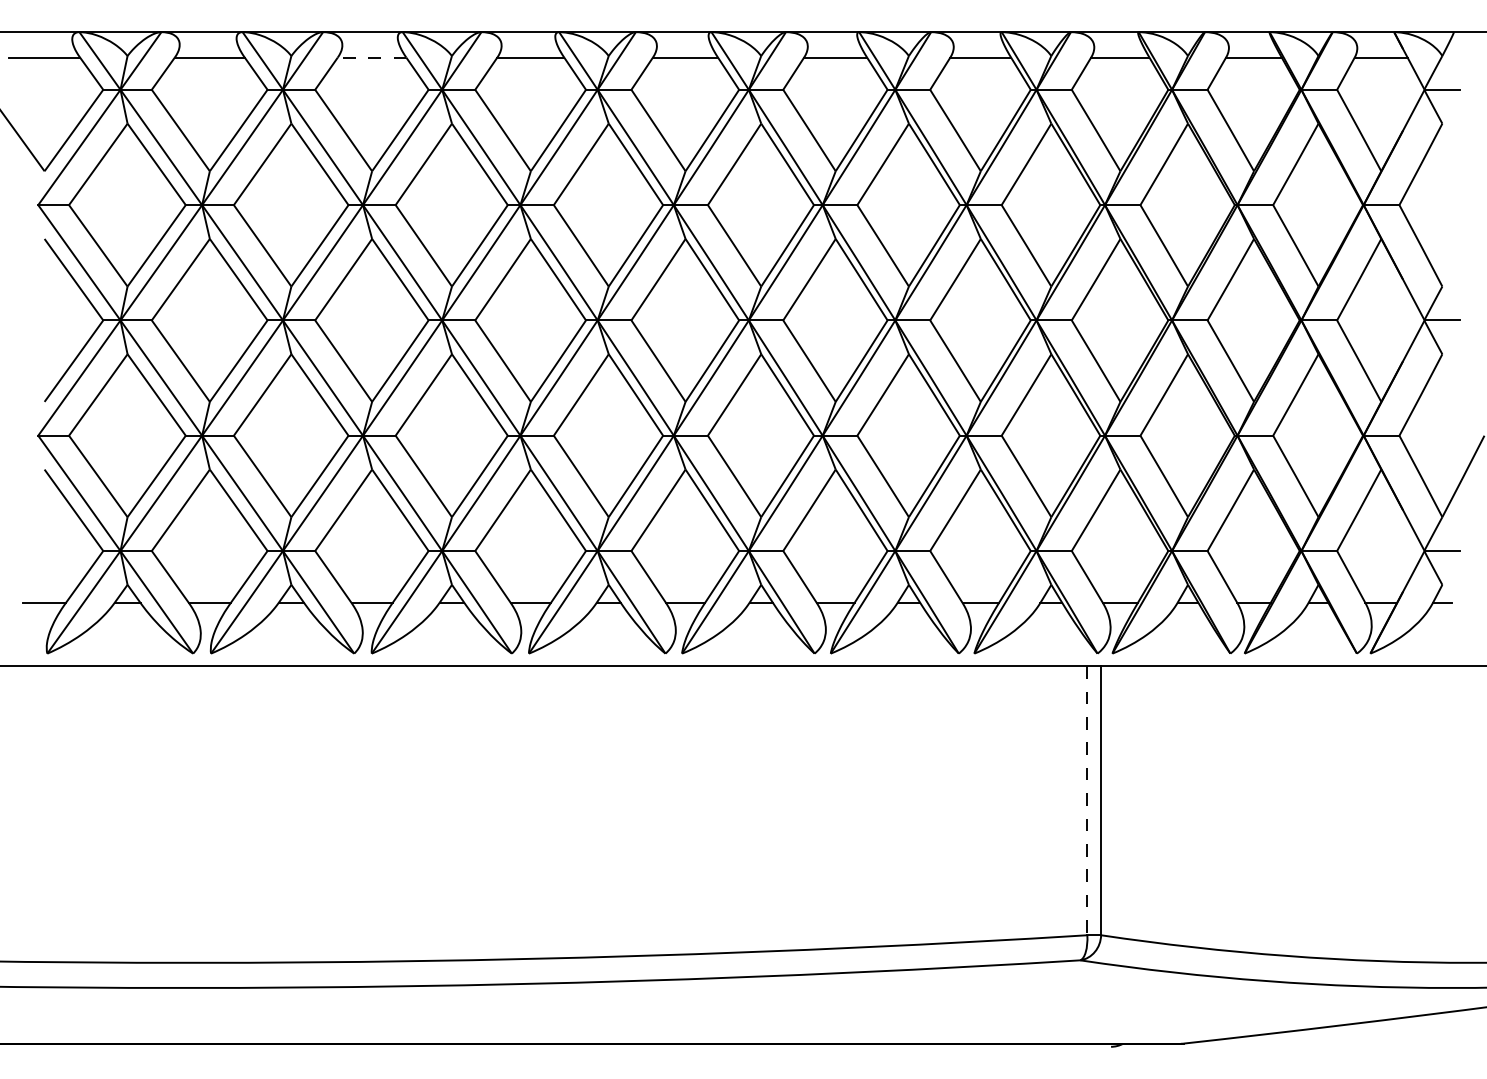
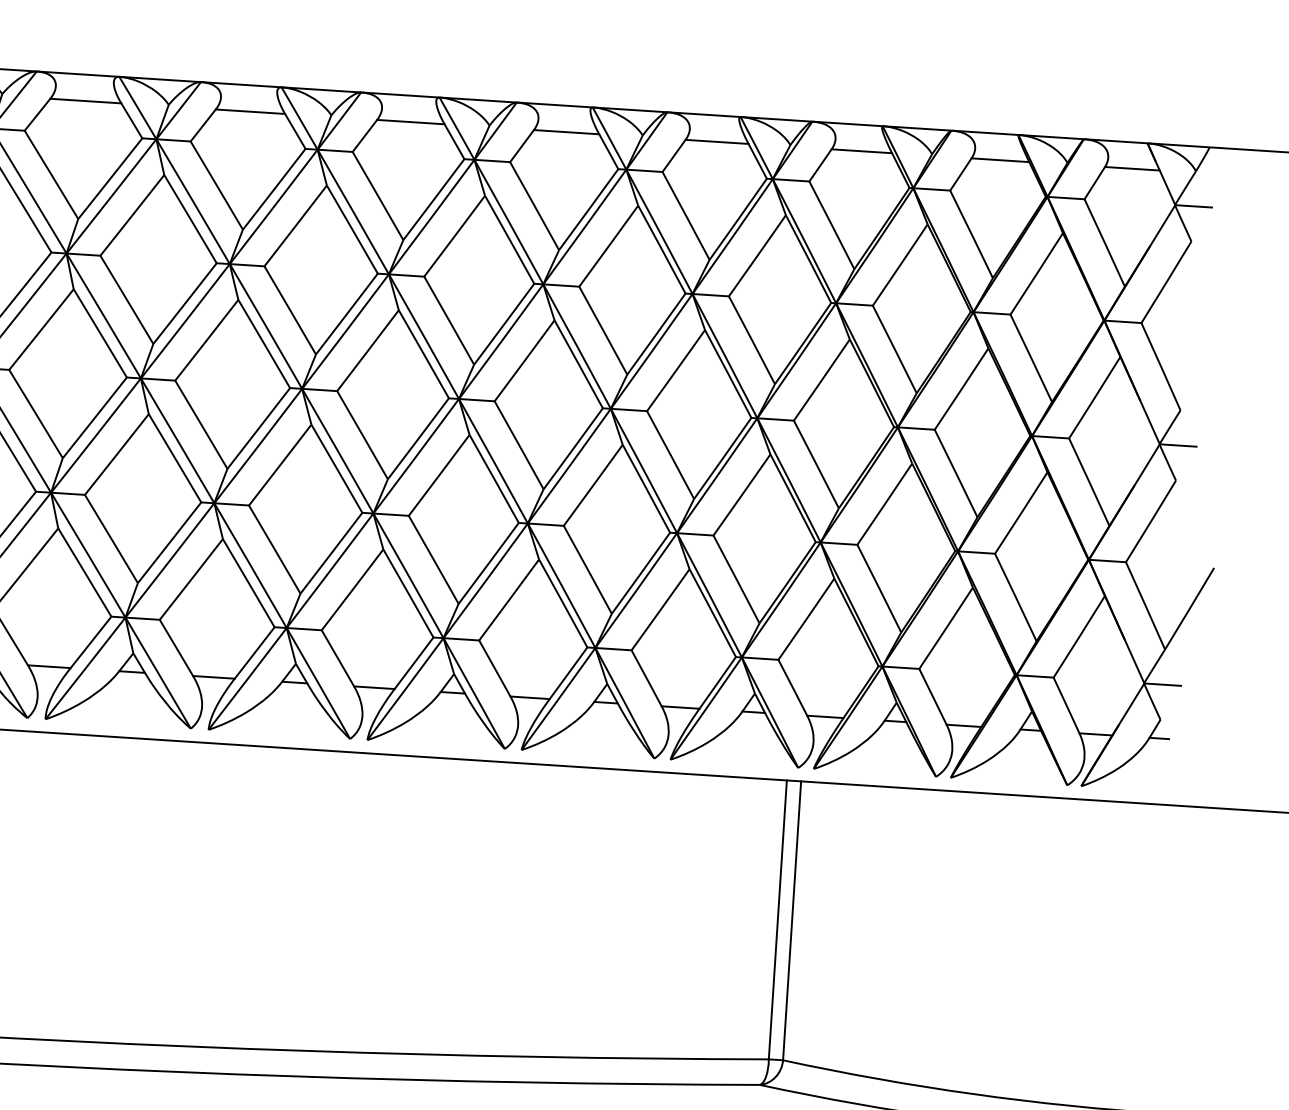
line: (371, 57) -> (85, 101), dashed -> solid
line: (1087, 801) -> (777, 920), dashed -> solid

